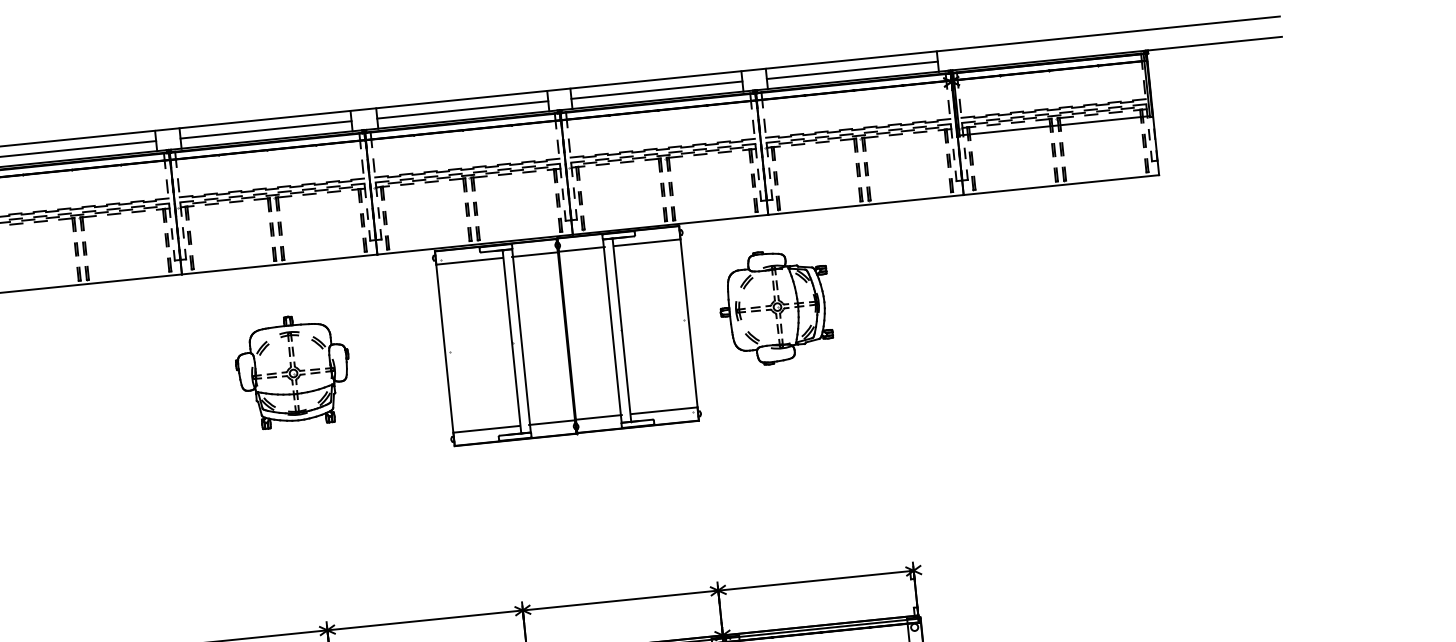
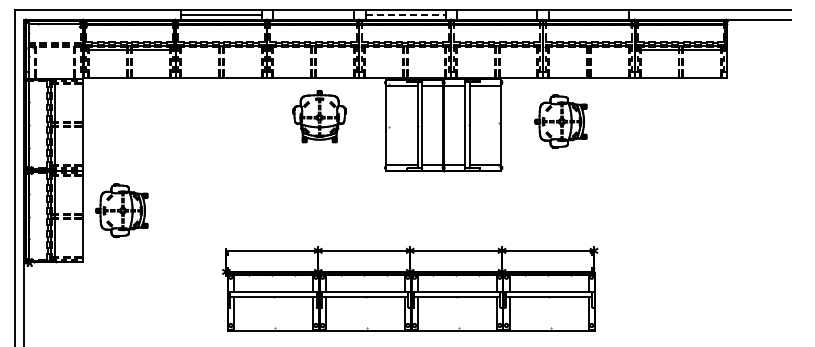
line: (851, 71) -> (588, 15), removed
line: (655, 91) -> (496, 15), removed
line: (464, 110) -> (406, 15), solid -> dashed
line: (266, 130) -> (313, 15), removed
part: (774, 306) -> (560, 121), moved
part: (292, 370) -> (319, 116), moved

